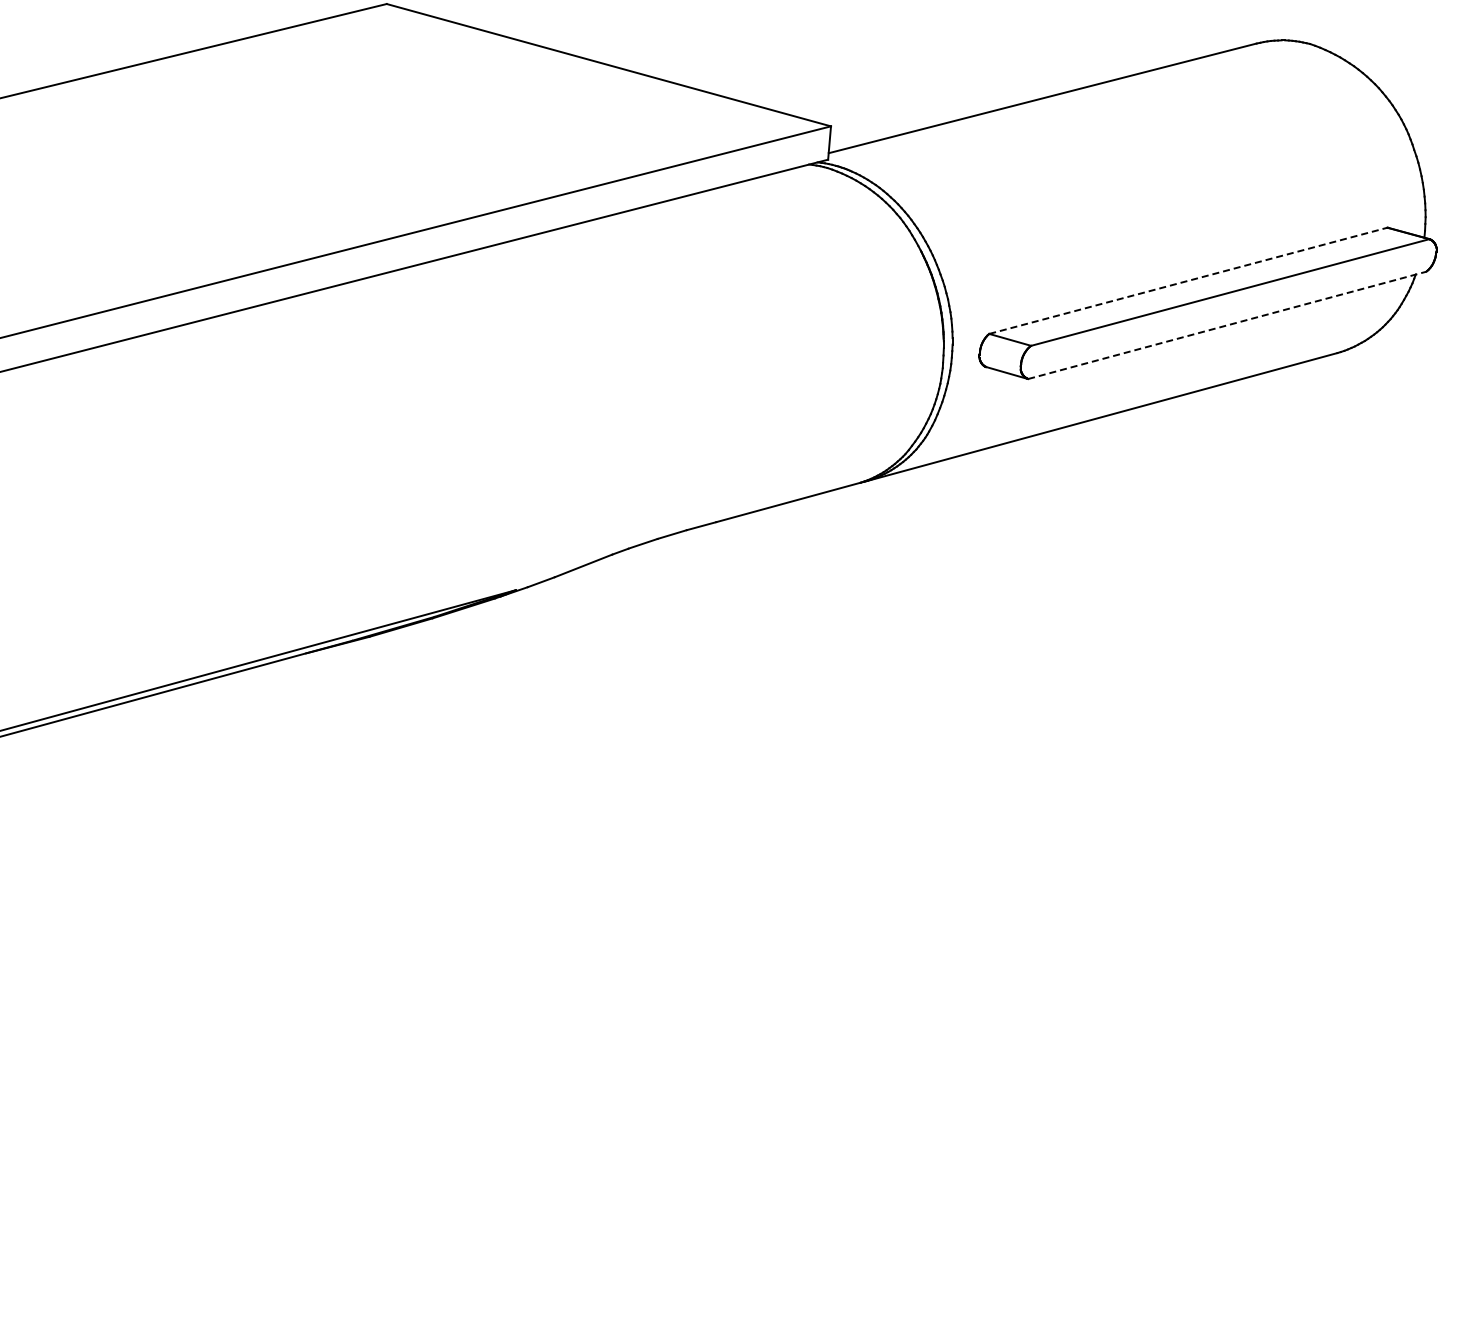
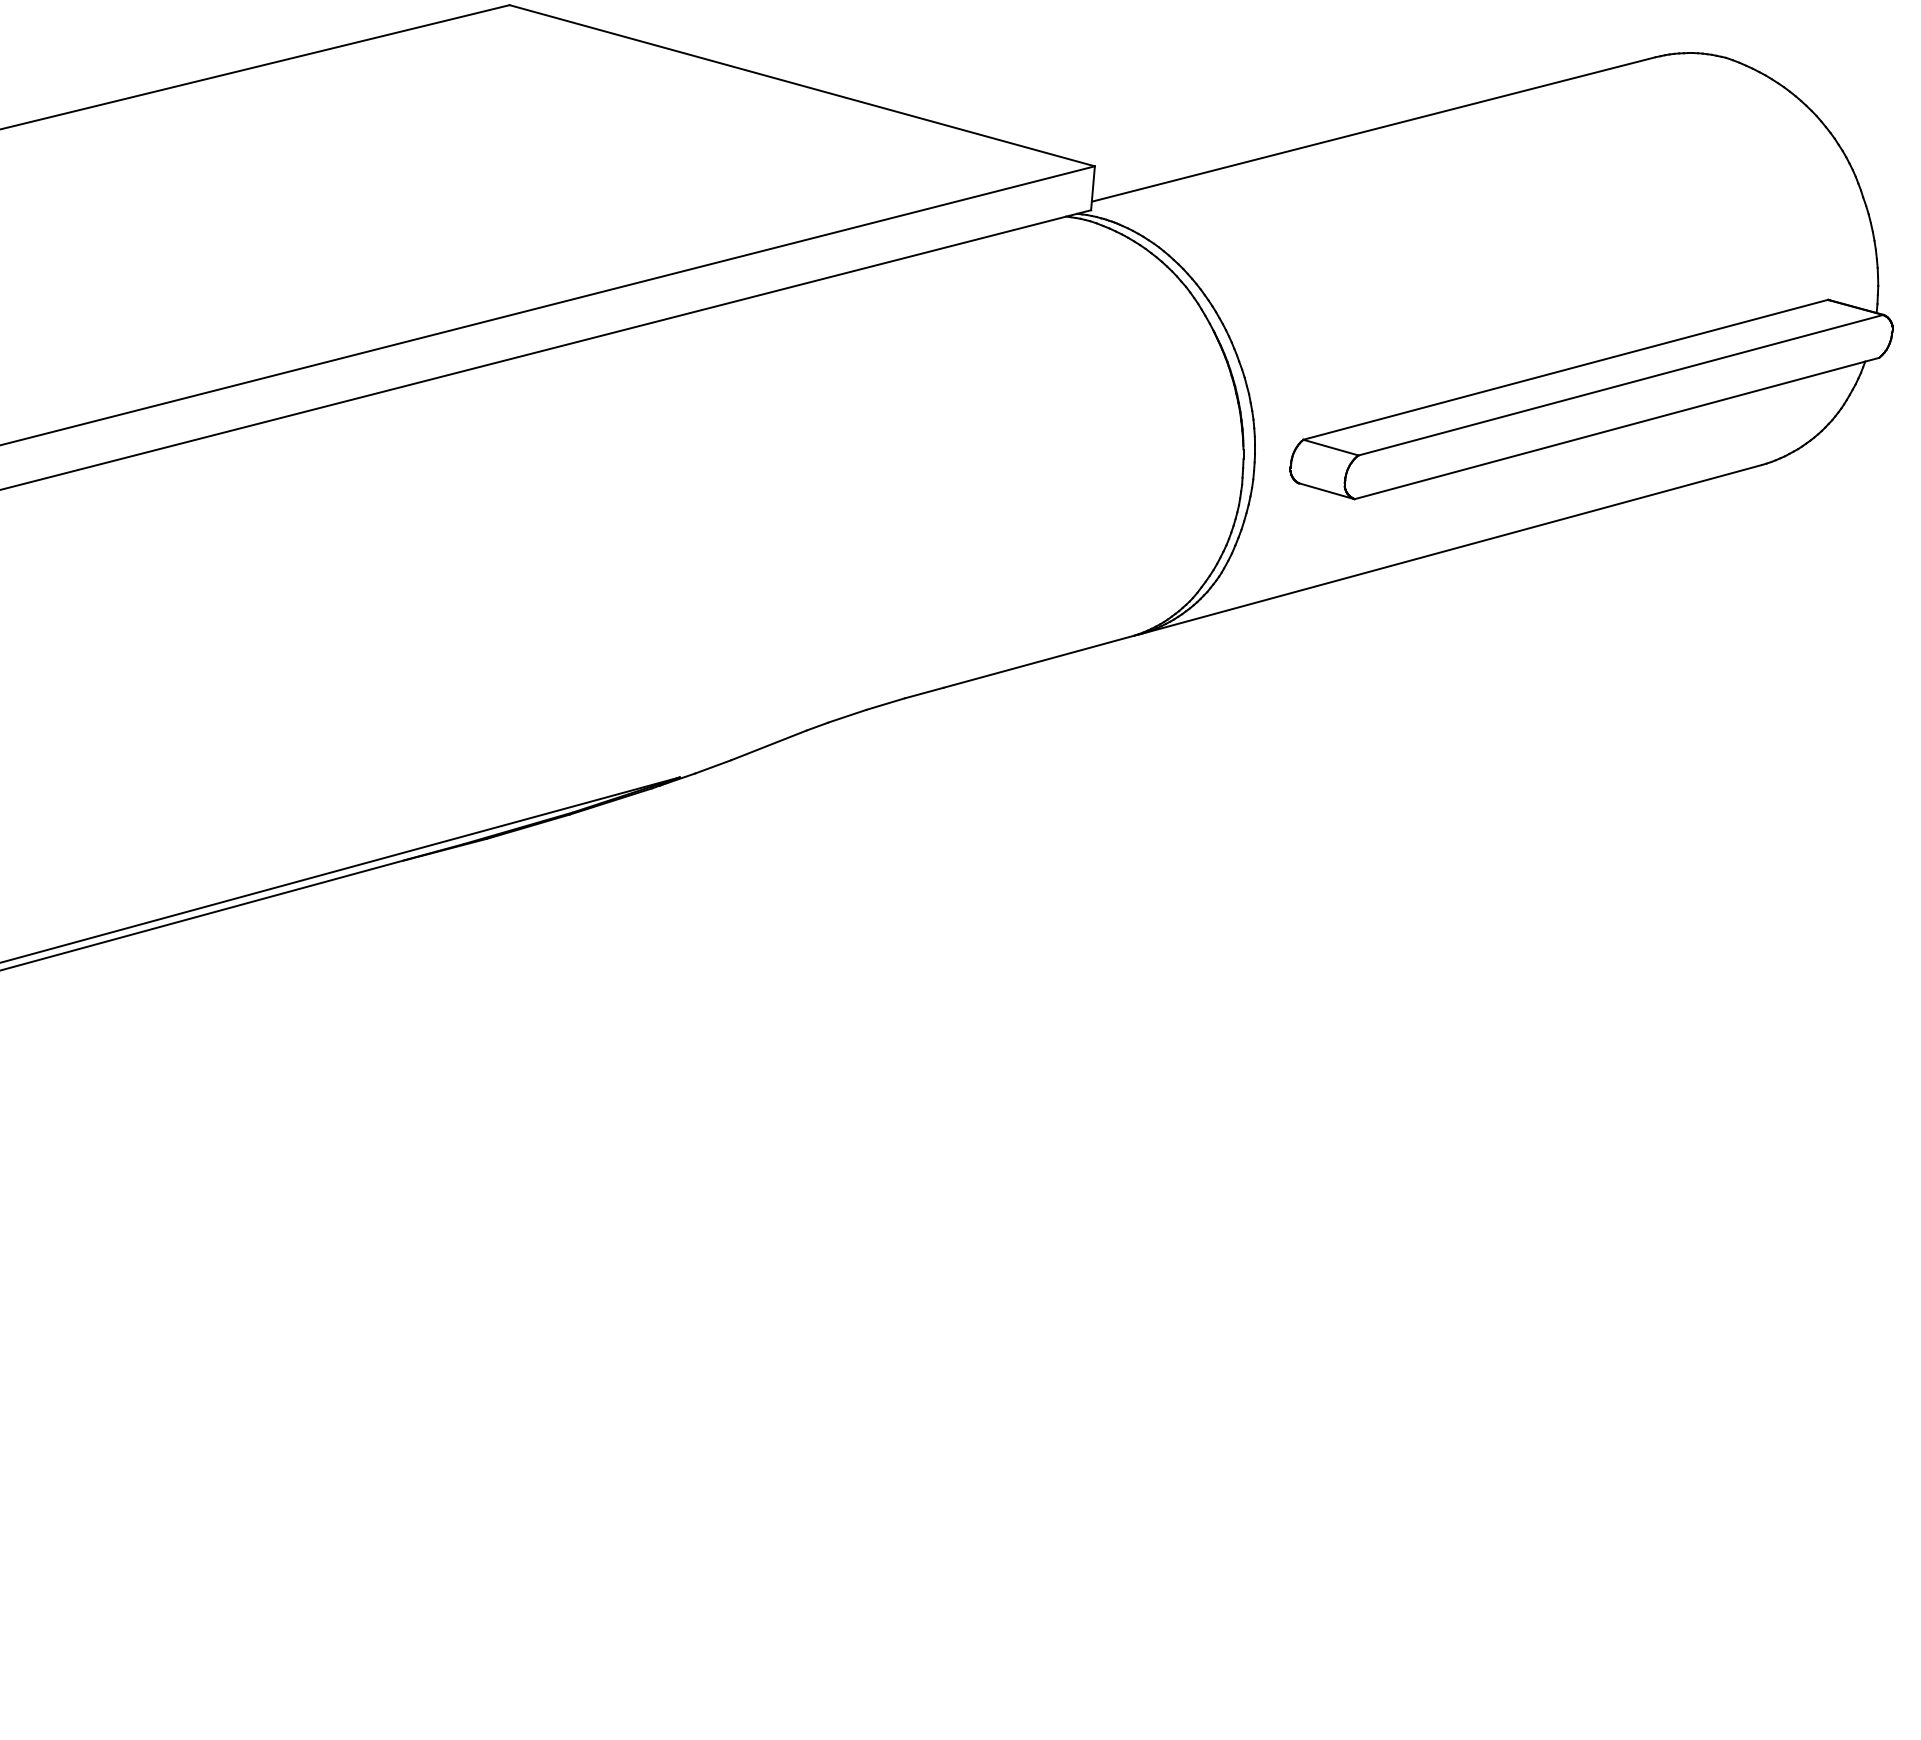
line: (1188, 280) -> (1565, 369), dashed -> solid
line: (1227, 325) -> (1617, 428), dashed -> solid

